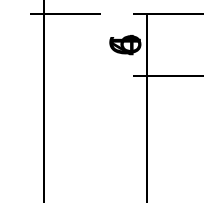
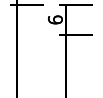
text: (125, 43) -> (55, 19), 4 -> 6

